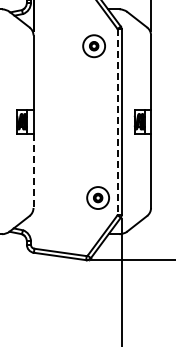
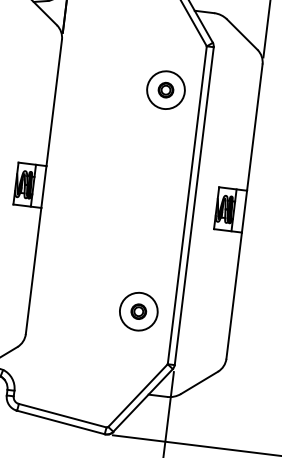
part: (93, 46) -> (164, 90), moved
line: (117, 122) -> (187, 205), dashed -> solid
line: (33, 171) -> (33, 271), dashed -> solid
part: (97, 197) -> (137, 310), moved

